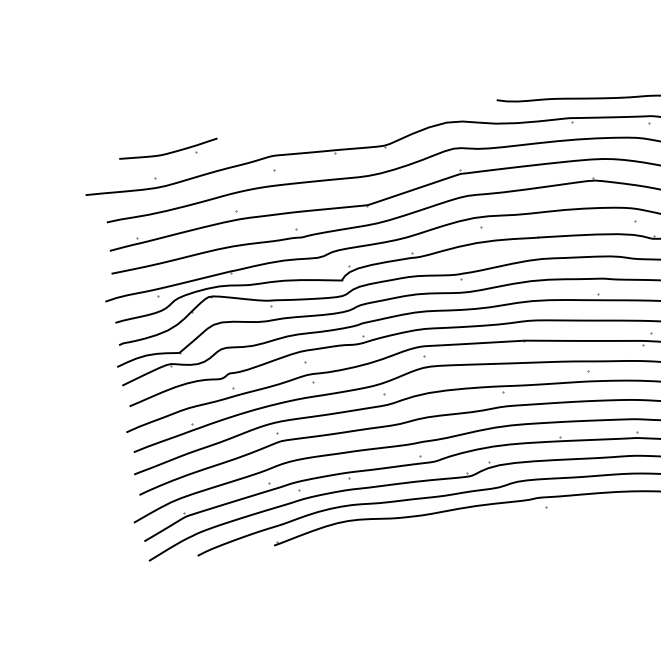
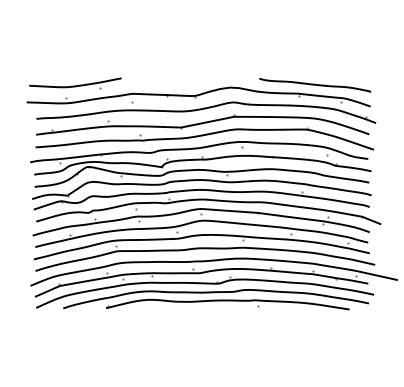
part: (168, 150) -> (75, 83), size x1.67

